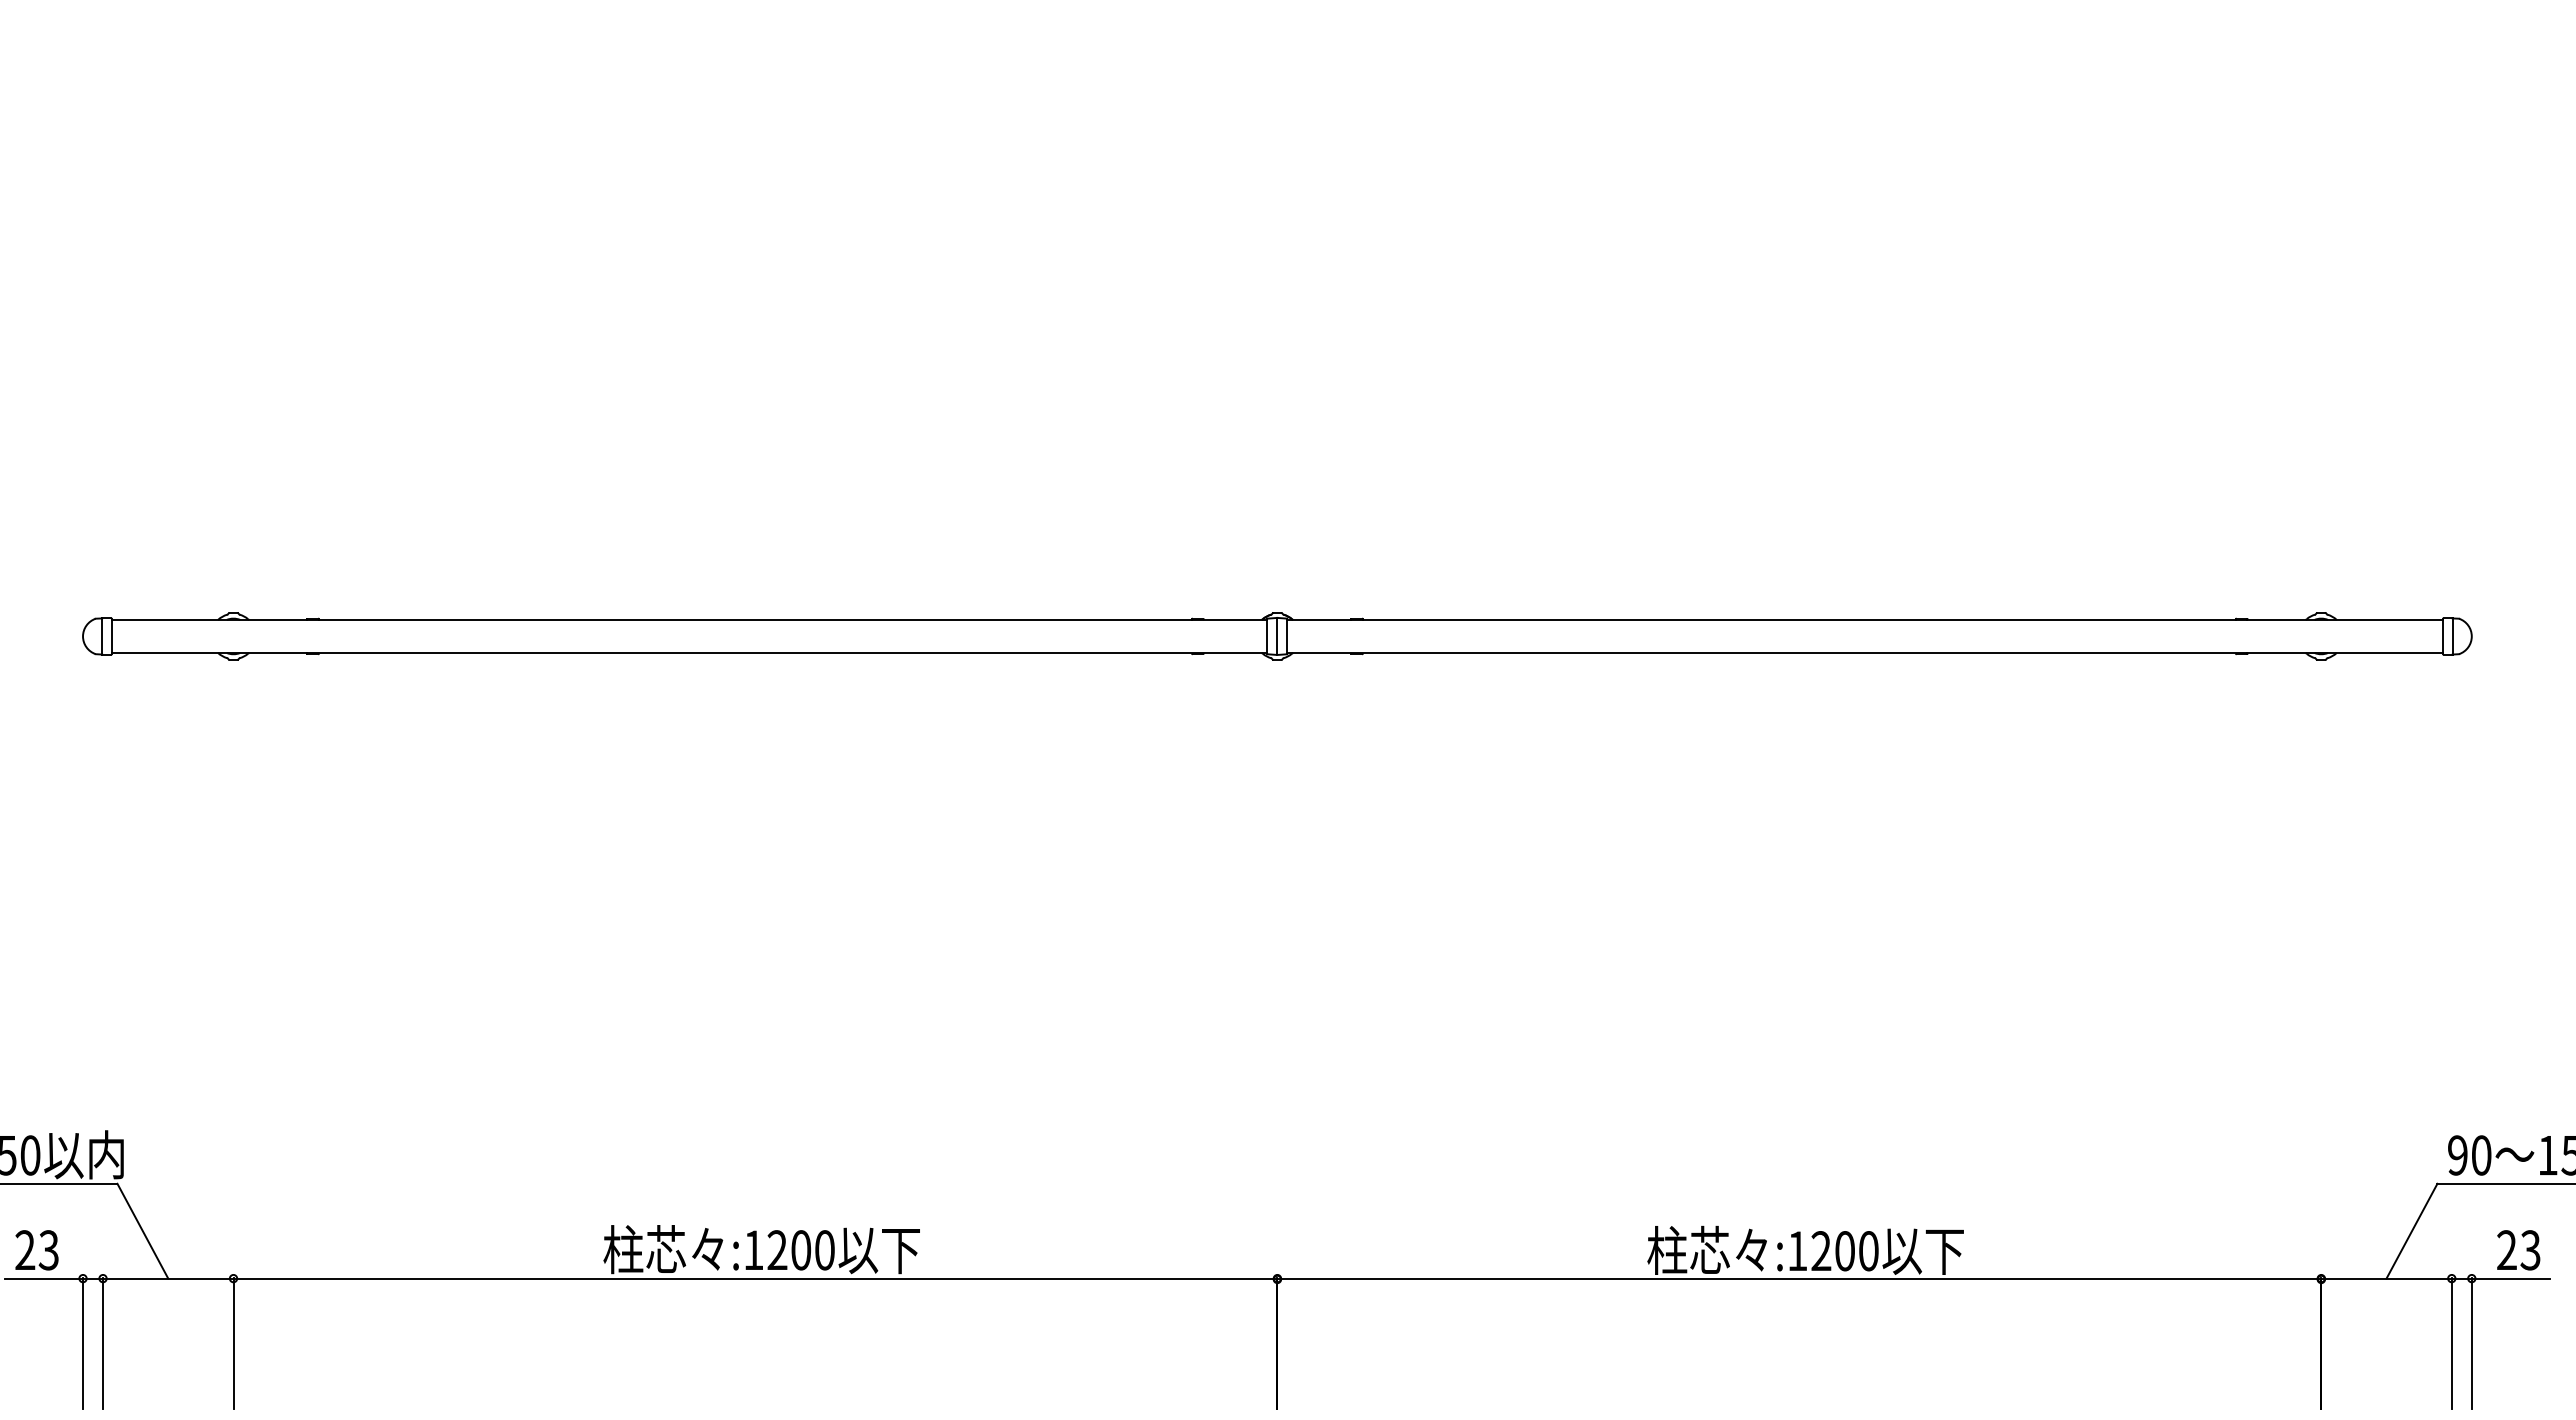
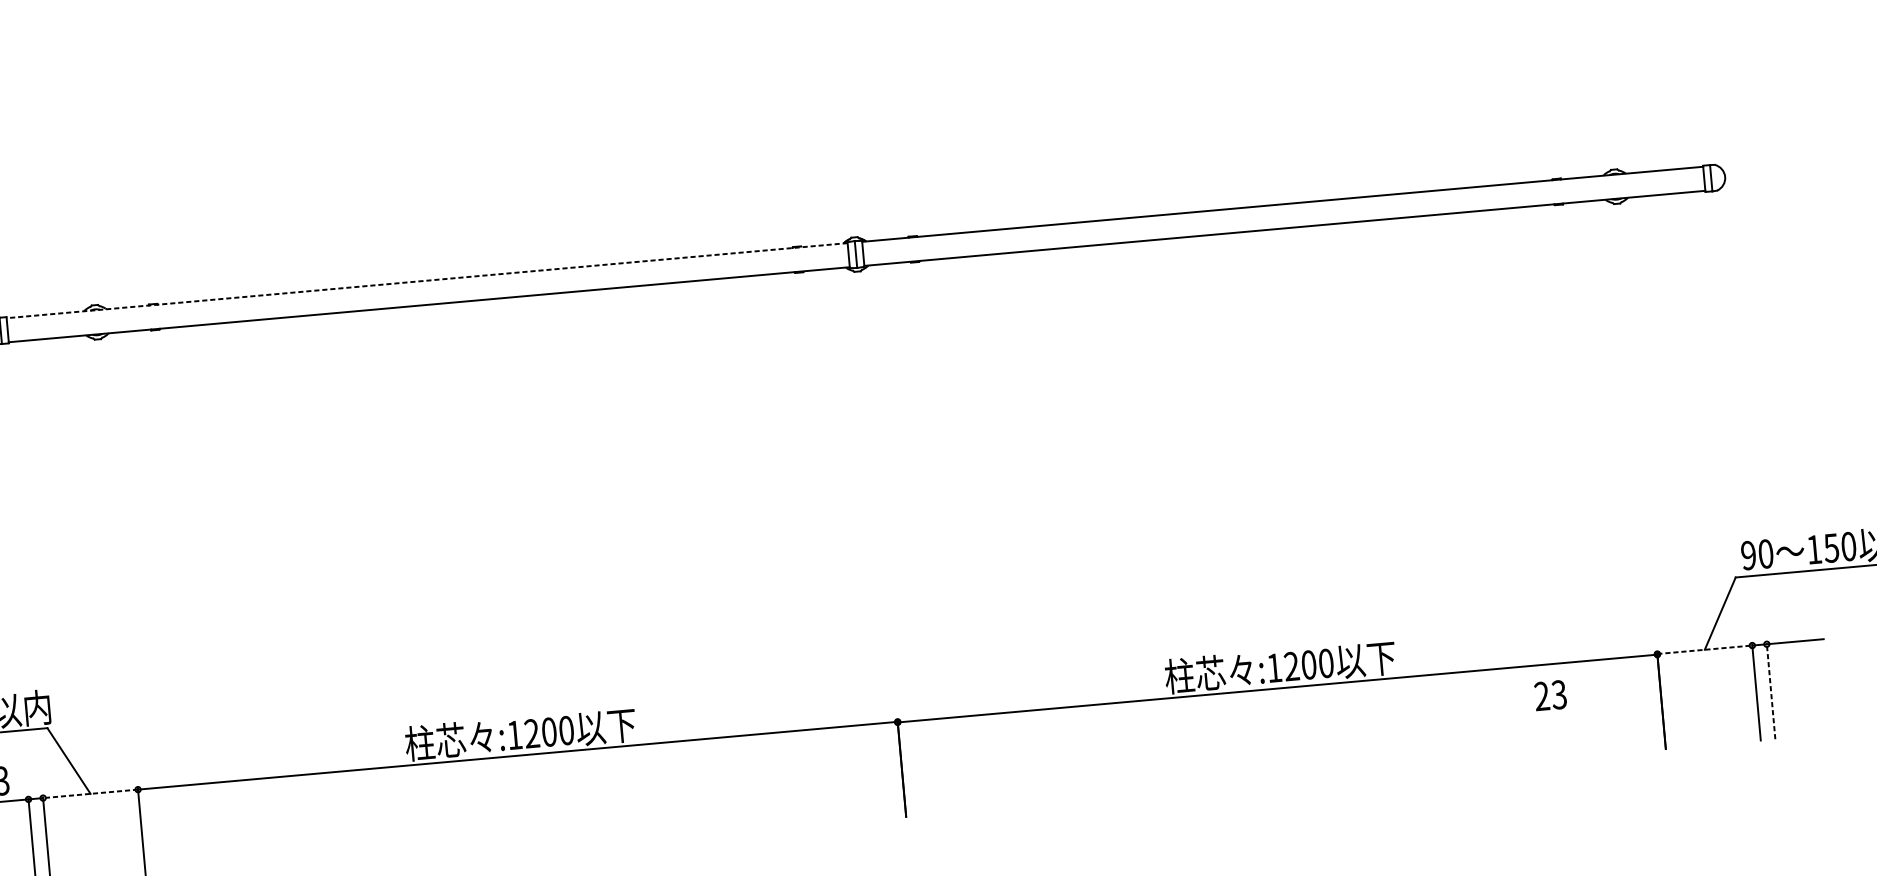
line: (689, 619) -> (427, 280), solid -> dashed
text: (2518, 1250) -> (1550, 695), moved
line: (167, 1278) -> (90, 793), solid -> dashed
line: (2387, 1278) -> (1705, 649), solid -> dashed
line: (2471, 1343) -> (1770, 691), solid -> dashed

